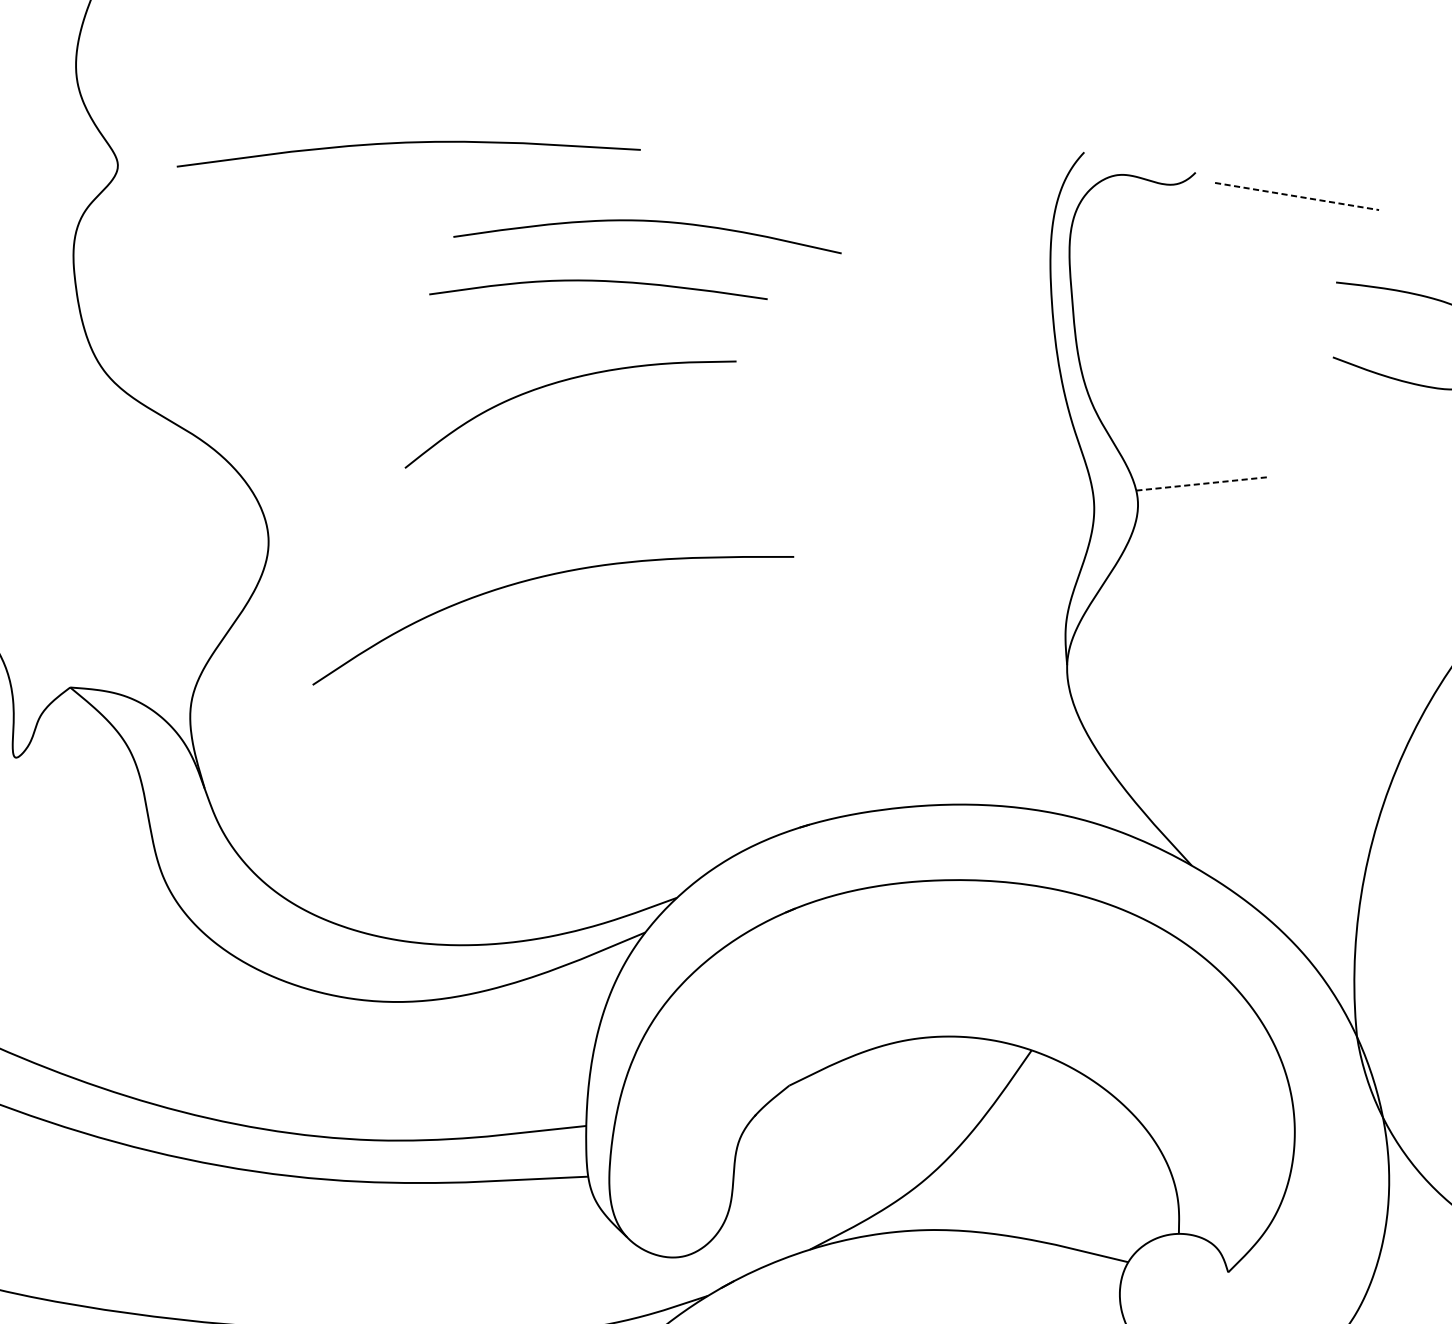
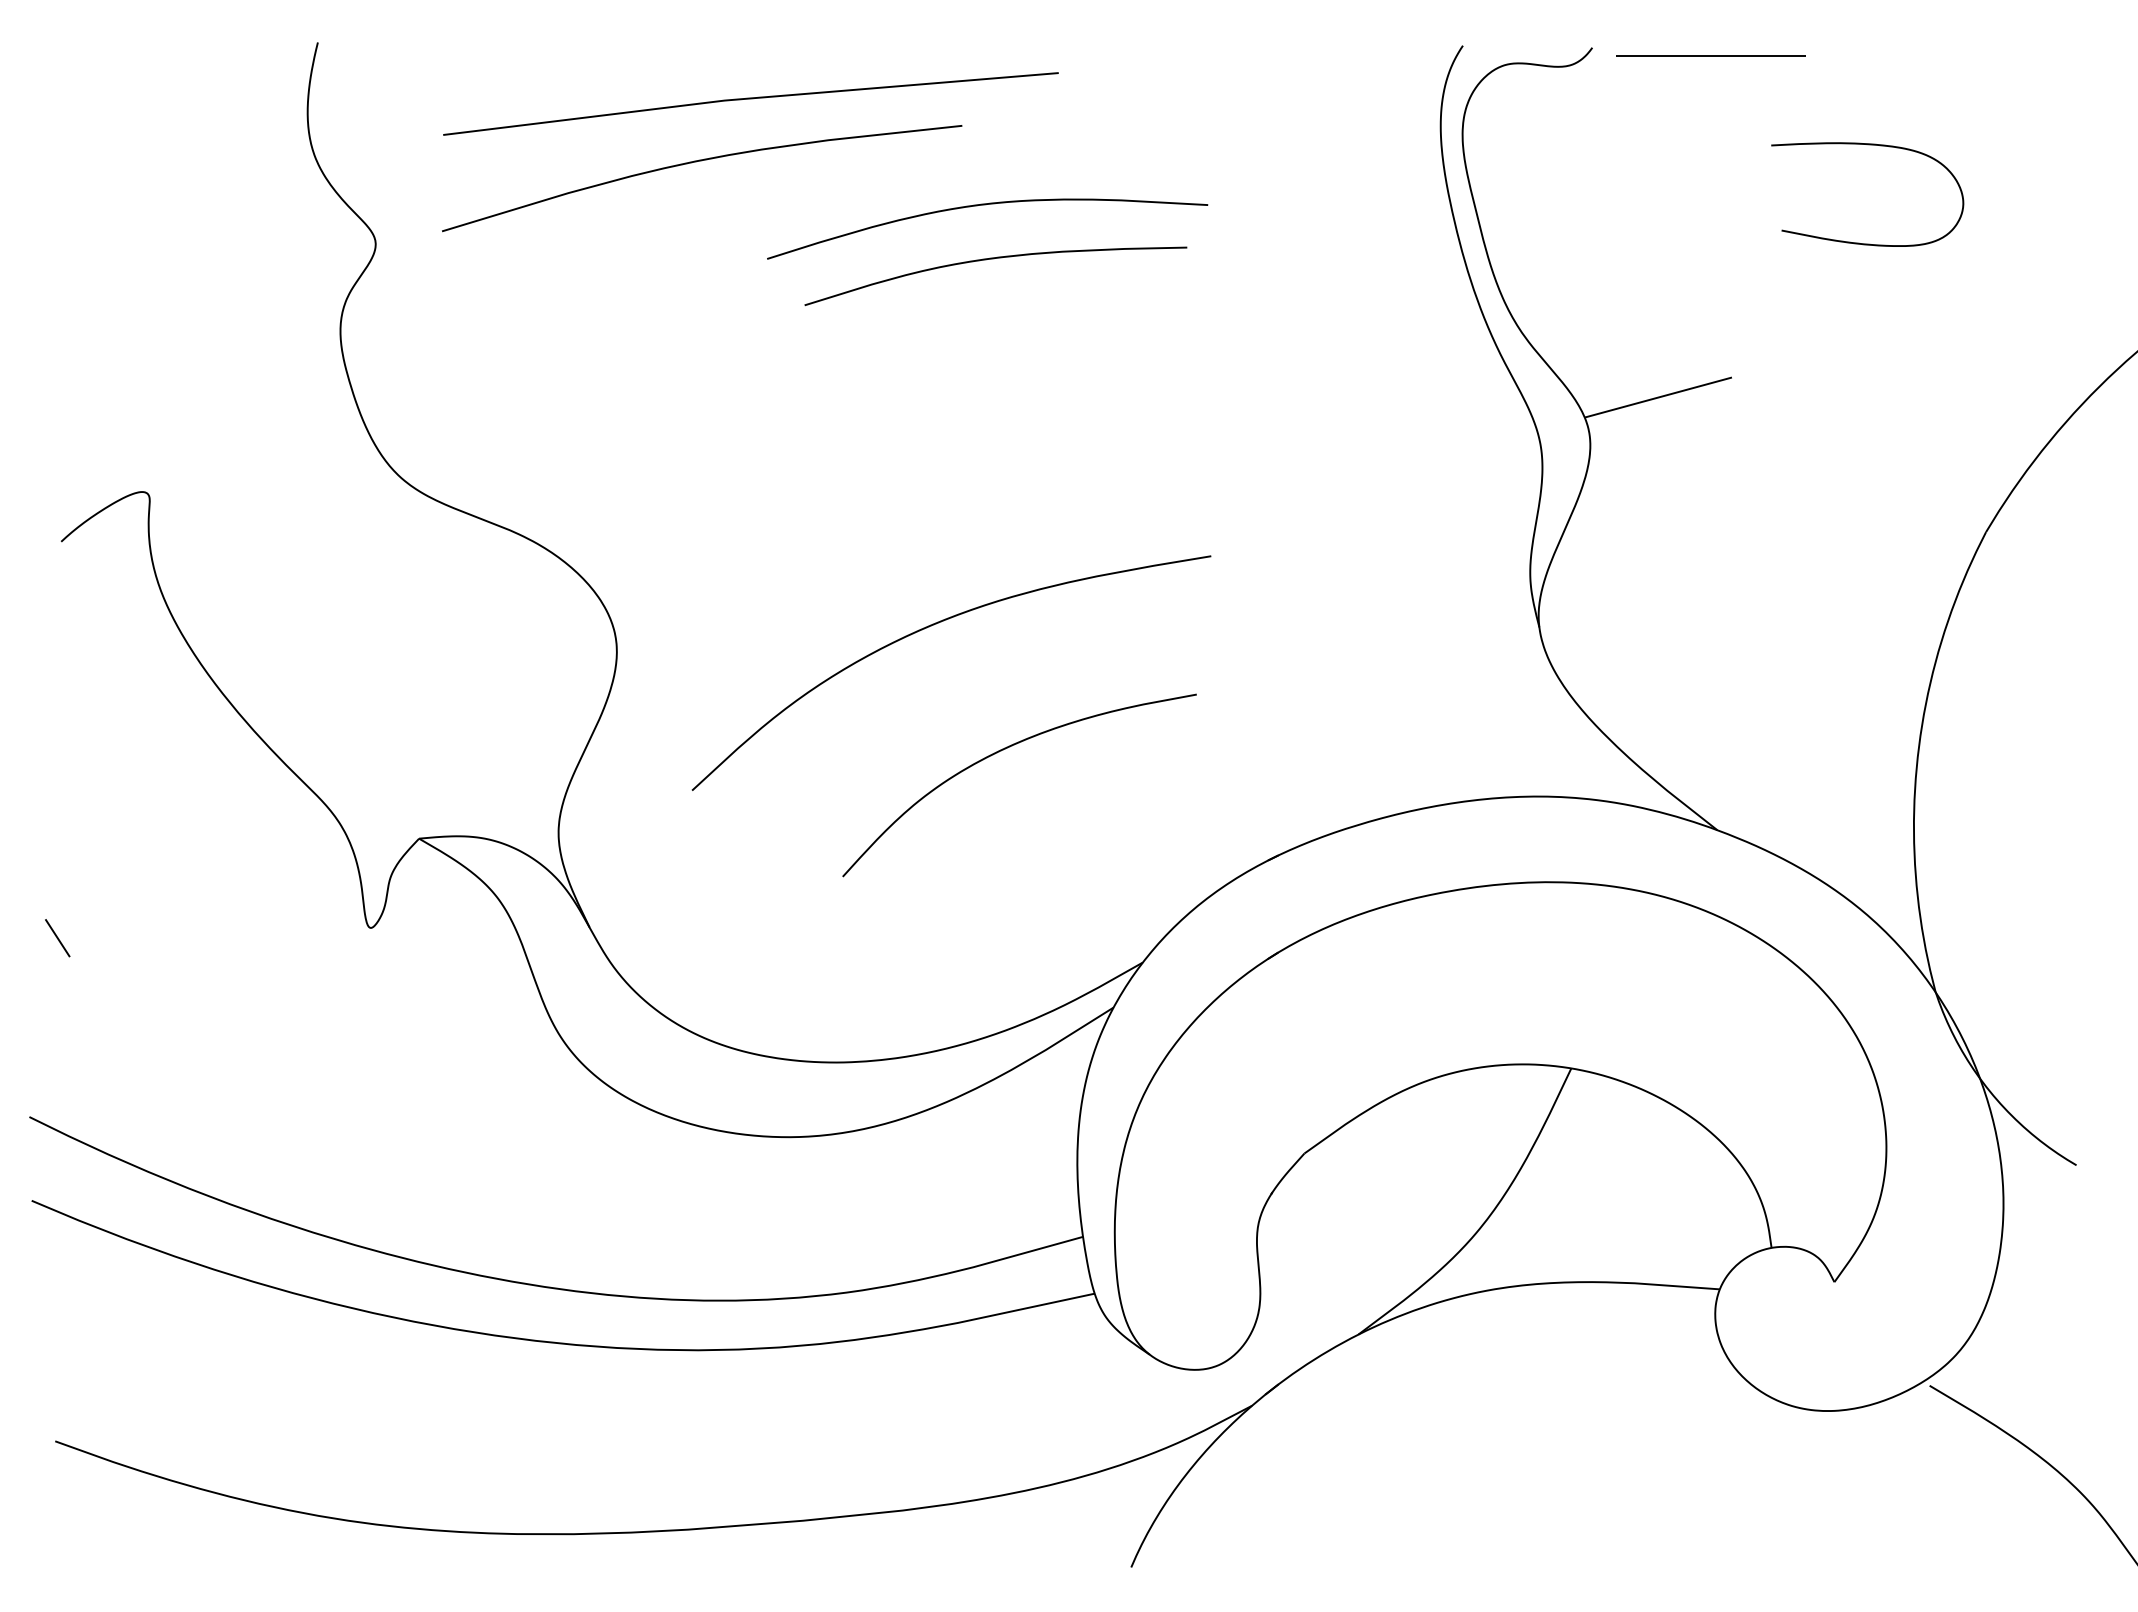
line: (461, 96) -> (750, 99), added
line: (1297, 196) -> (1711, 55), dashed -> solid
curve: (599, 282) -> (994, 259), moved
curve: (559, 382) -> (1001, 751), moved
line: (1202, 483) -> (1658, 397), dashed -> solid

